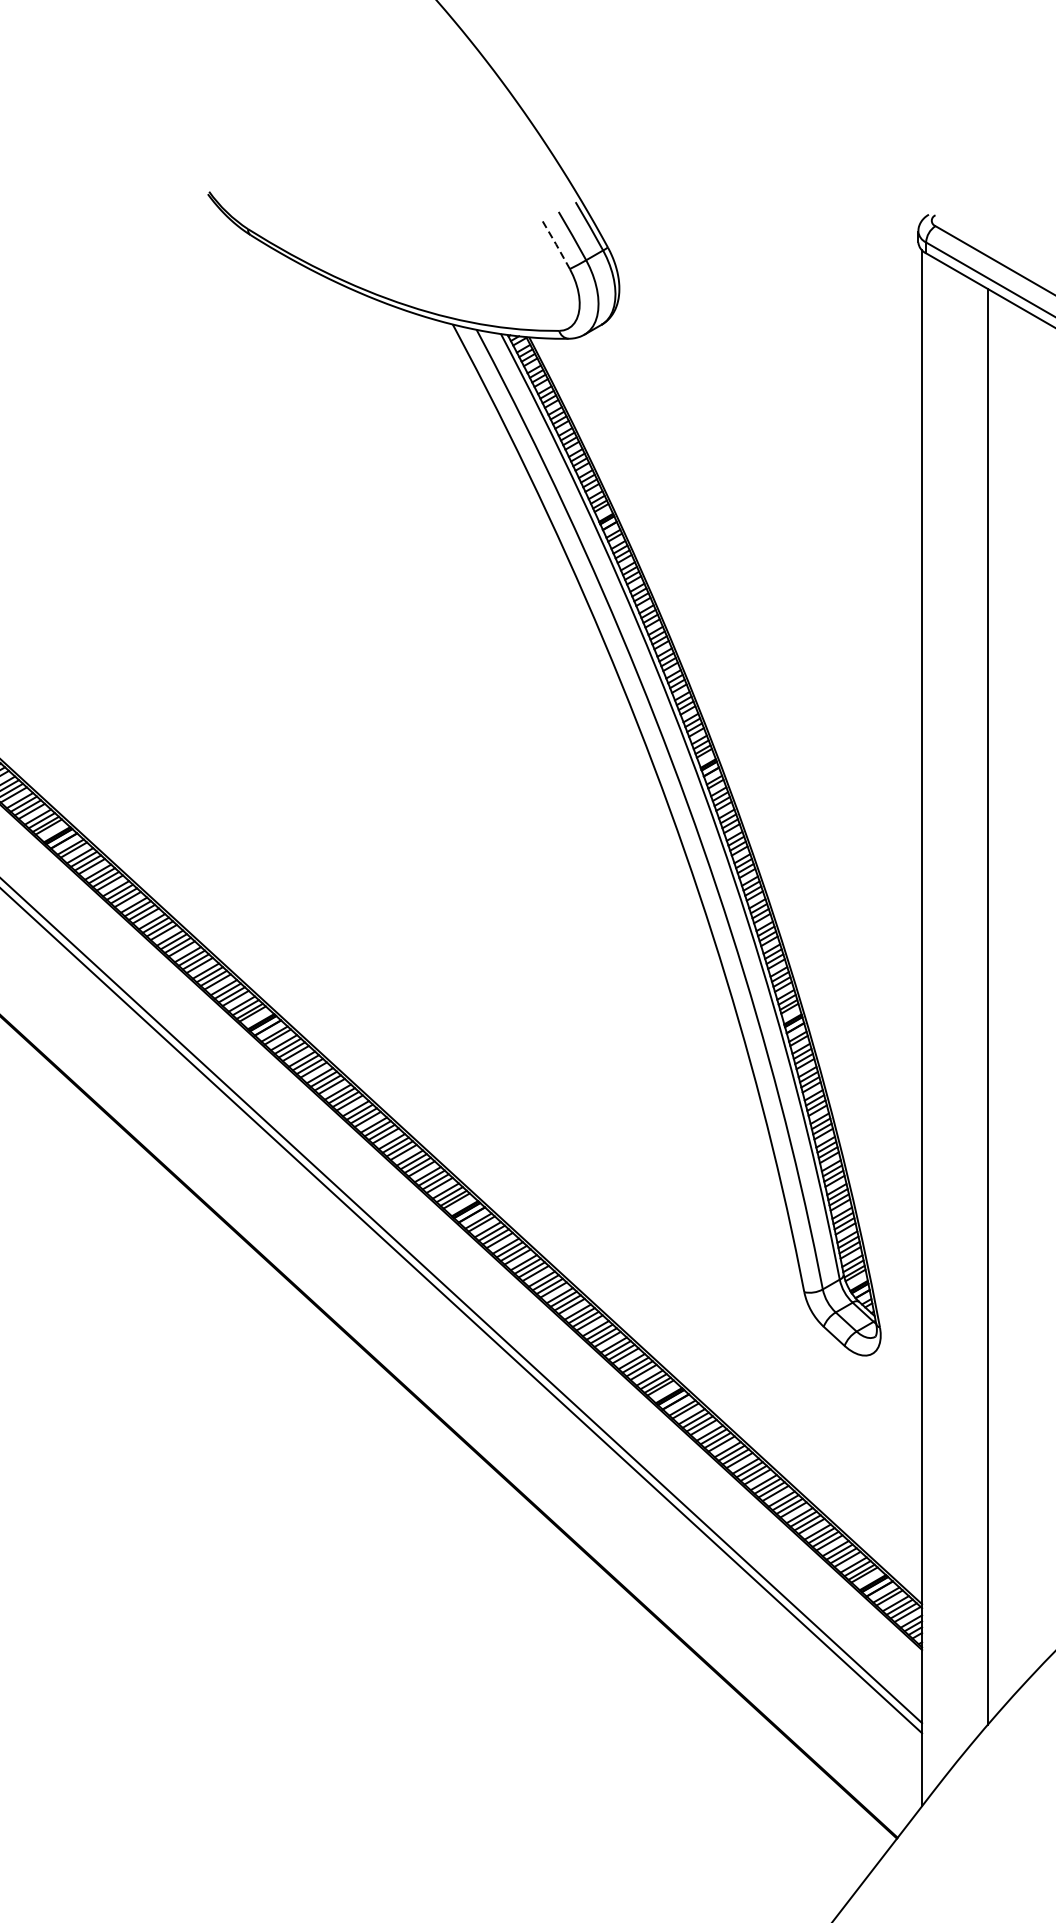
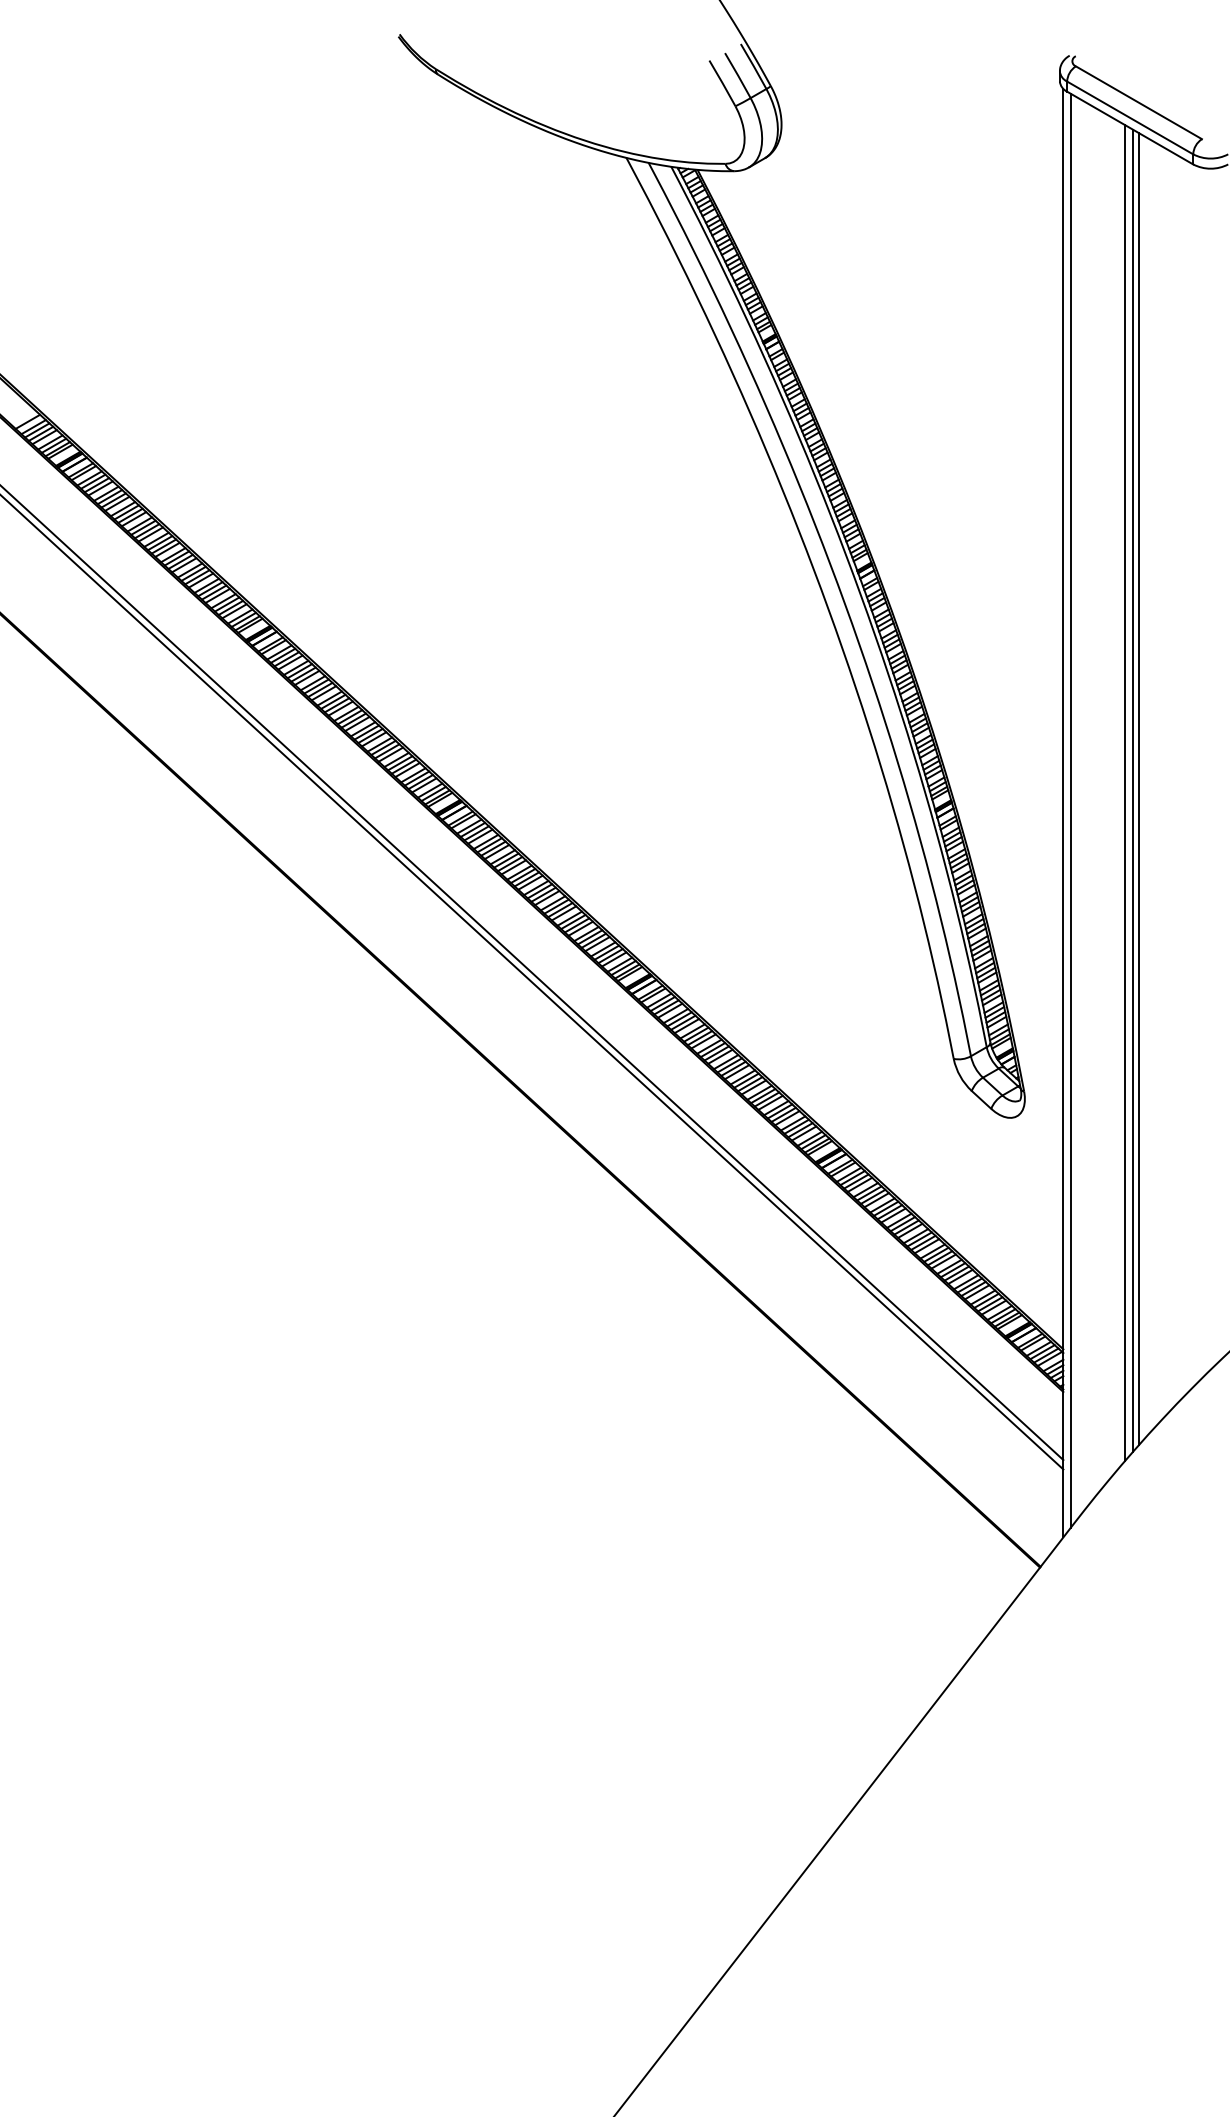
line: (555, 244) -> (722, 83), dashed -> solid
line: (1002, 1002) -> (1138, 789), added
line: (997, 1003) -> (1133, 790), added
line: (929, 1025) -> (1070, 810), added

